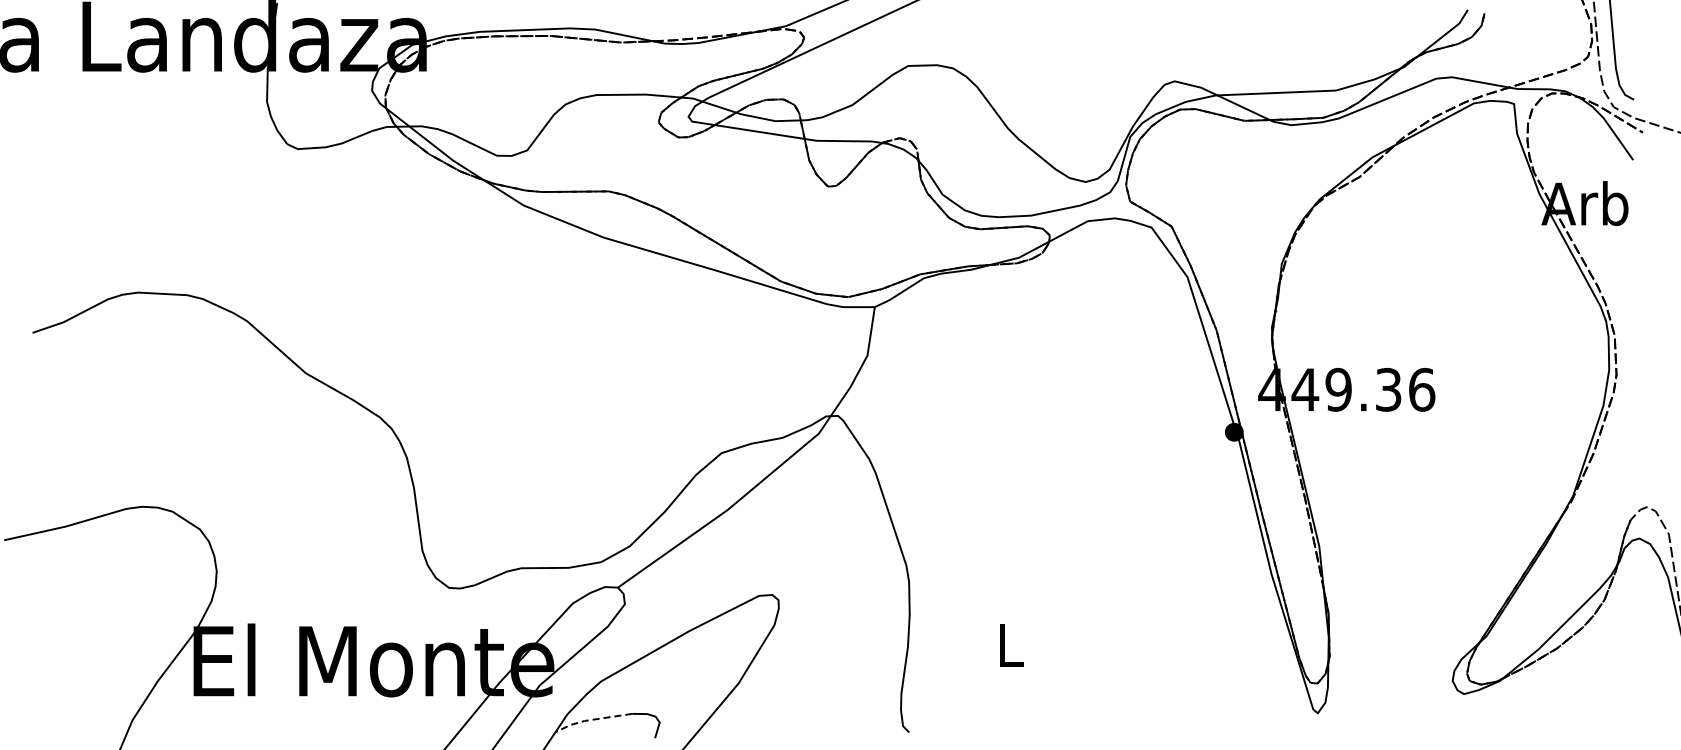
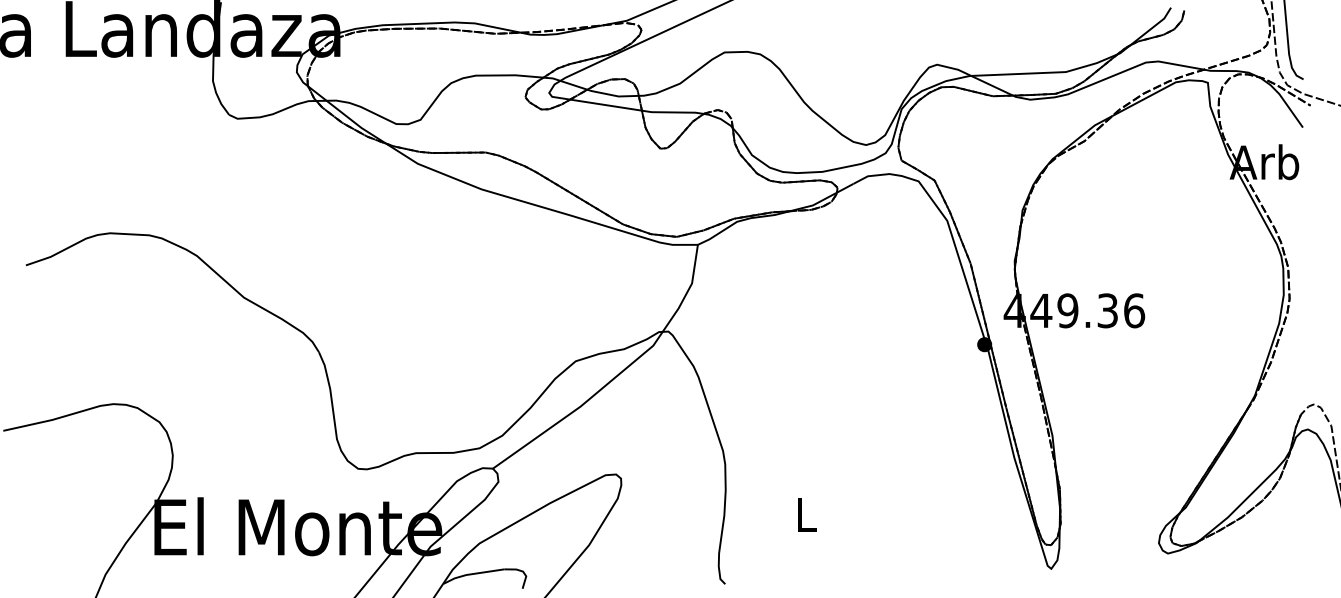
line: (591, 719) -> (471, 573), dashed -> solid

